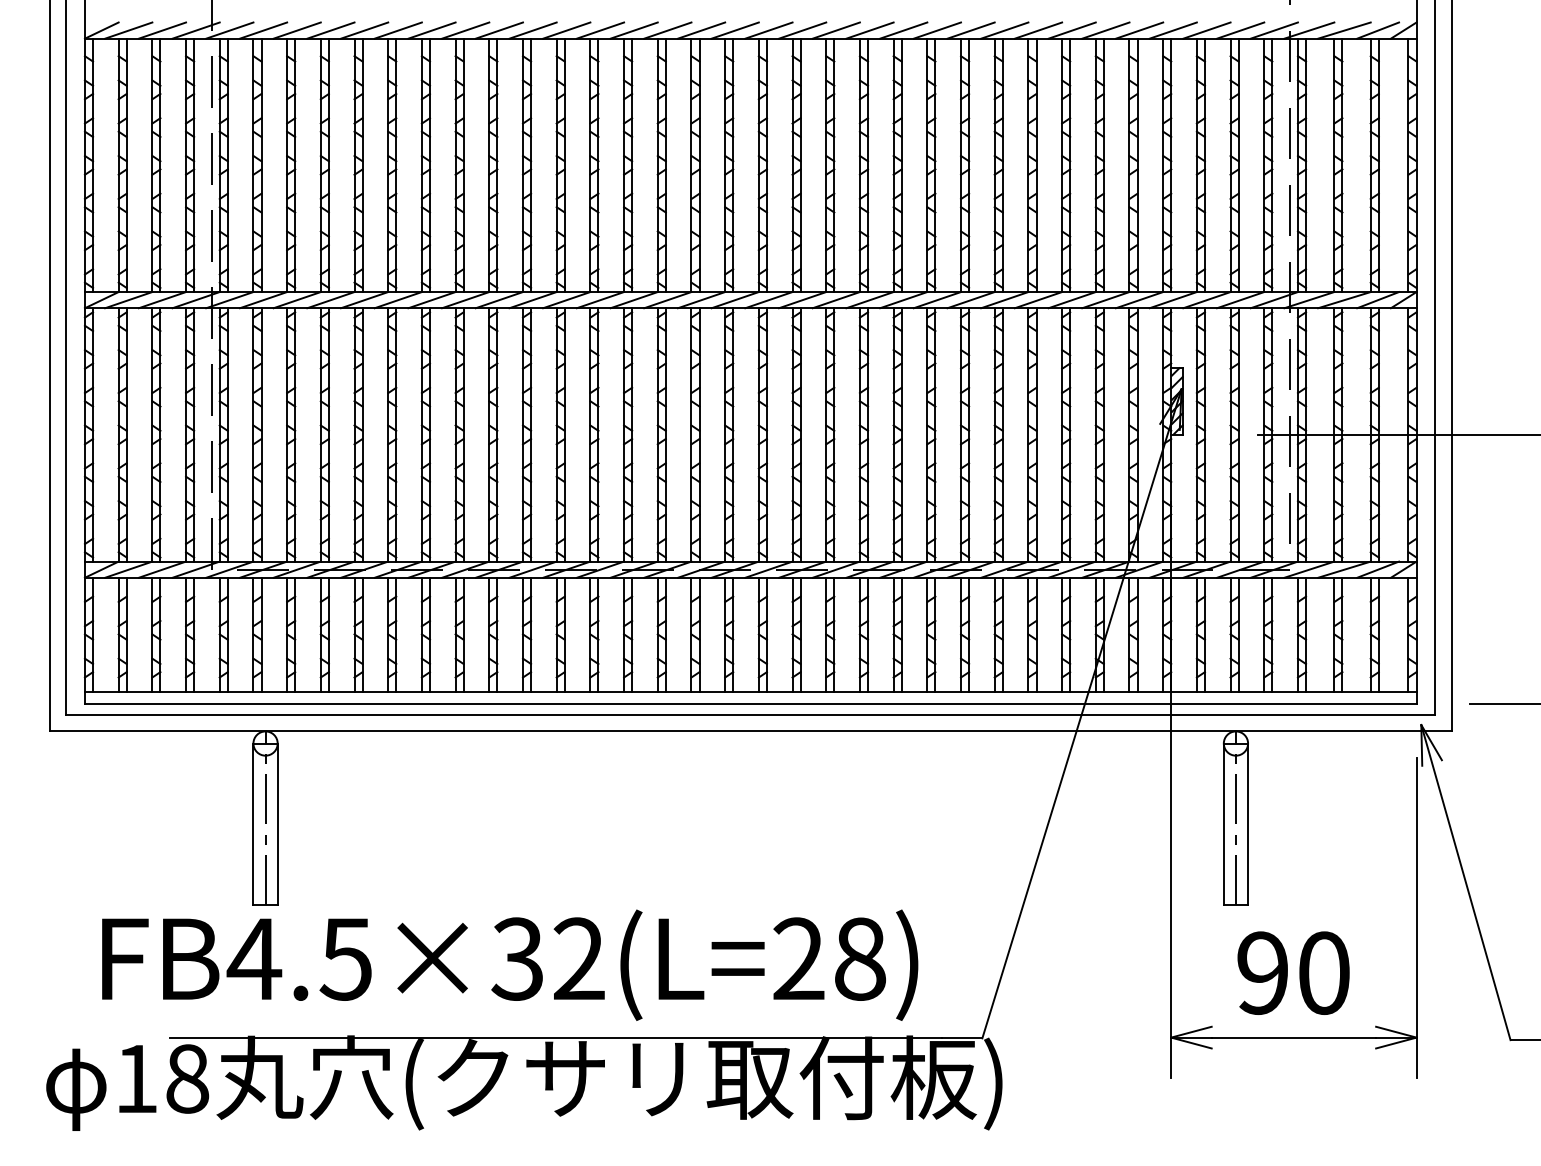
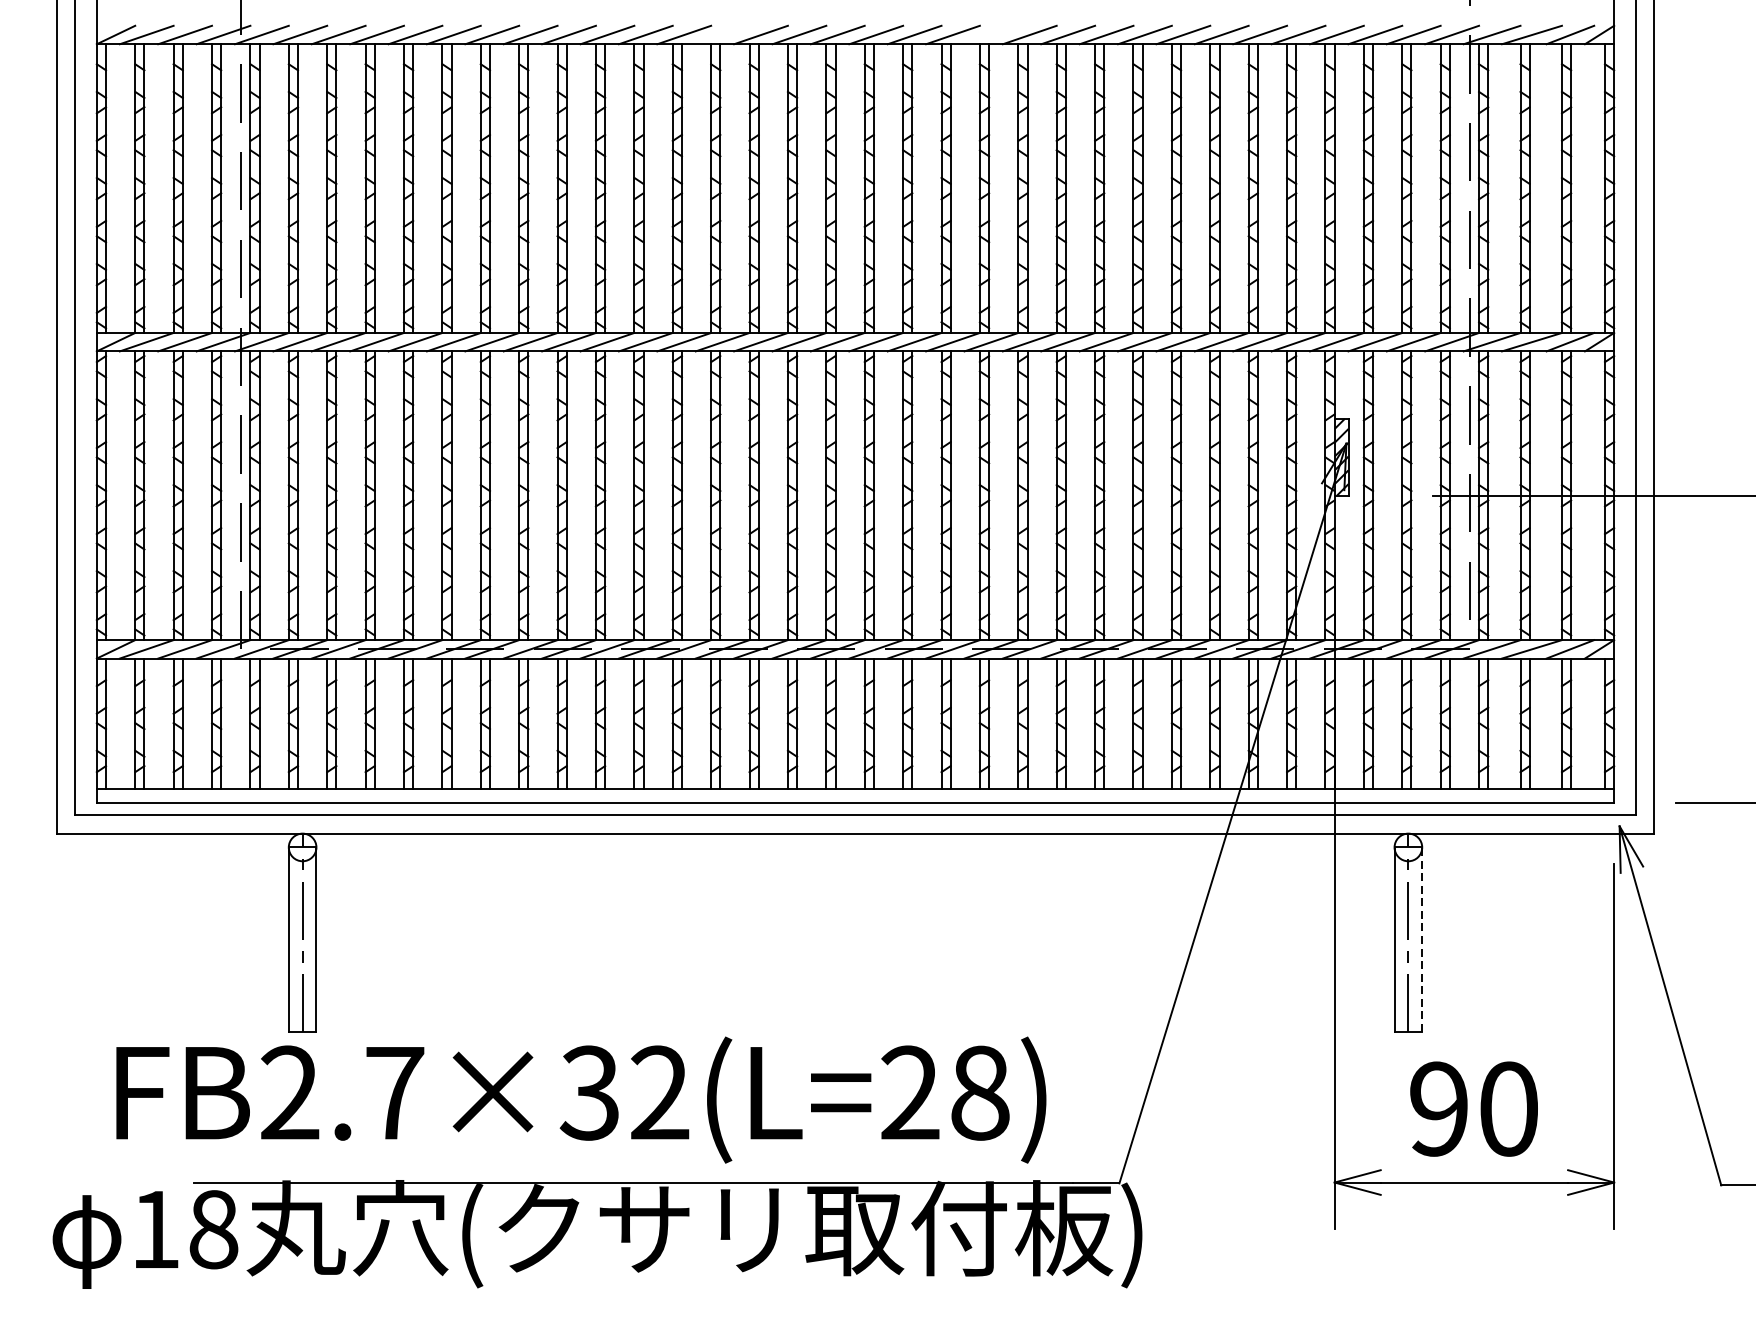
line: (633, 30) -> (721, 34), removed
line: (869, 30) -> (990, 34), removed
line: (1248, 824) -> (1422, 939), solid -> dashed
text: (299, 958) -> (341, 1092), FB4.5×32(L=28) -> FB2.7×32(L=28)

